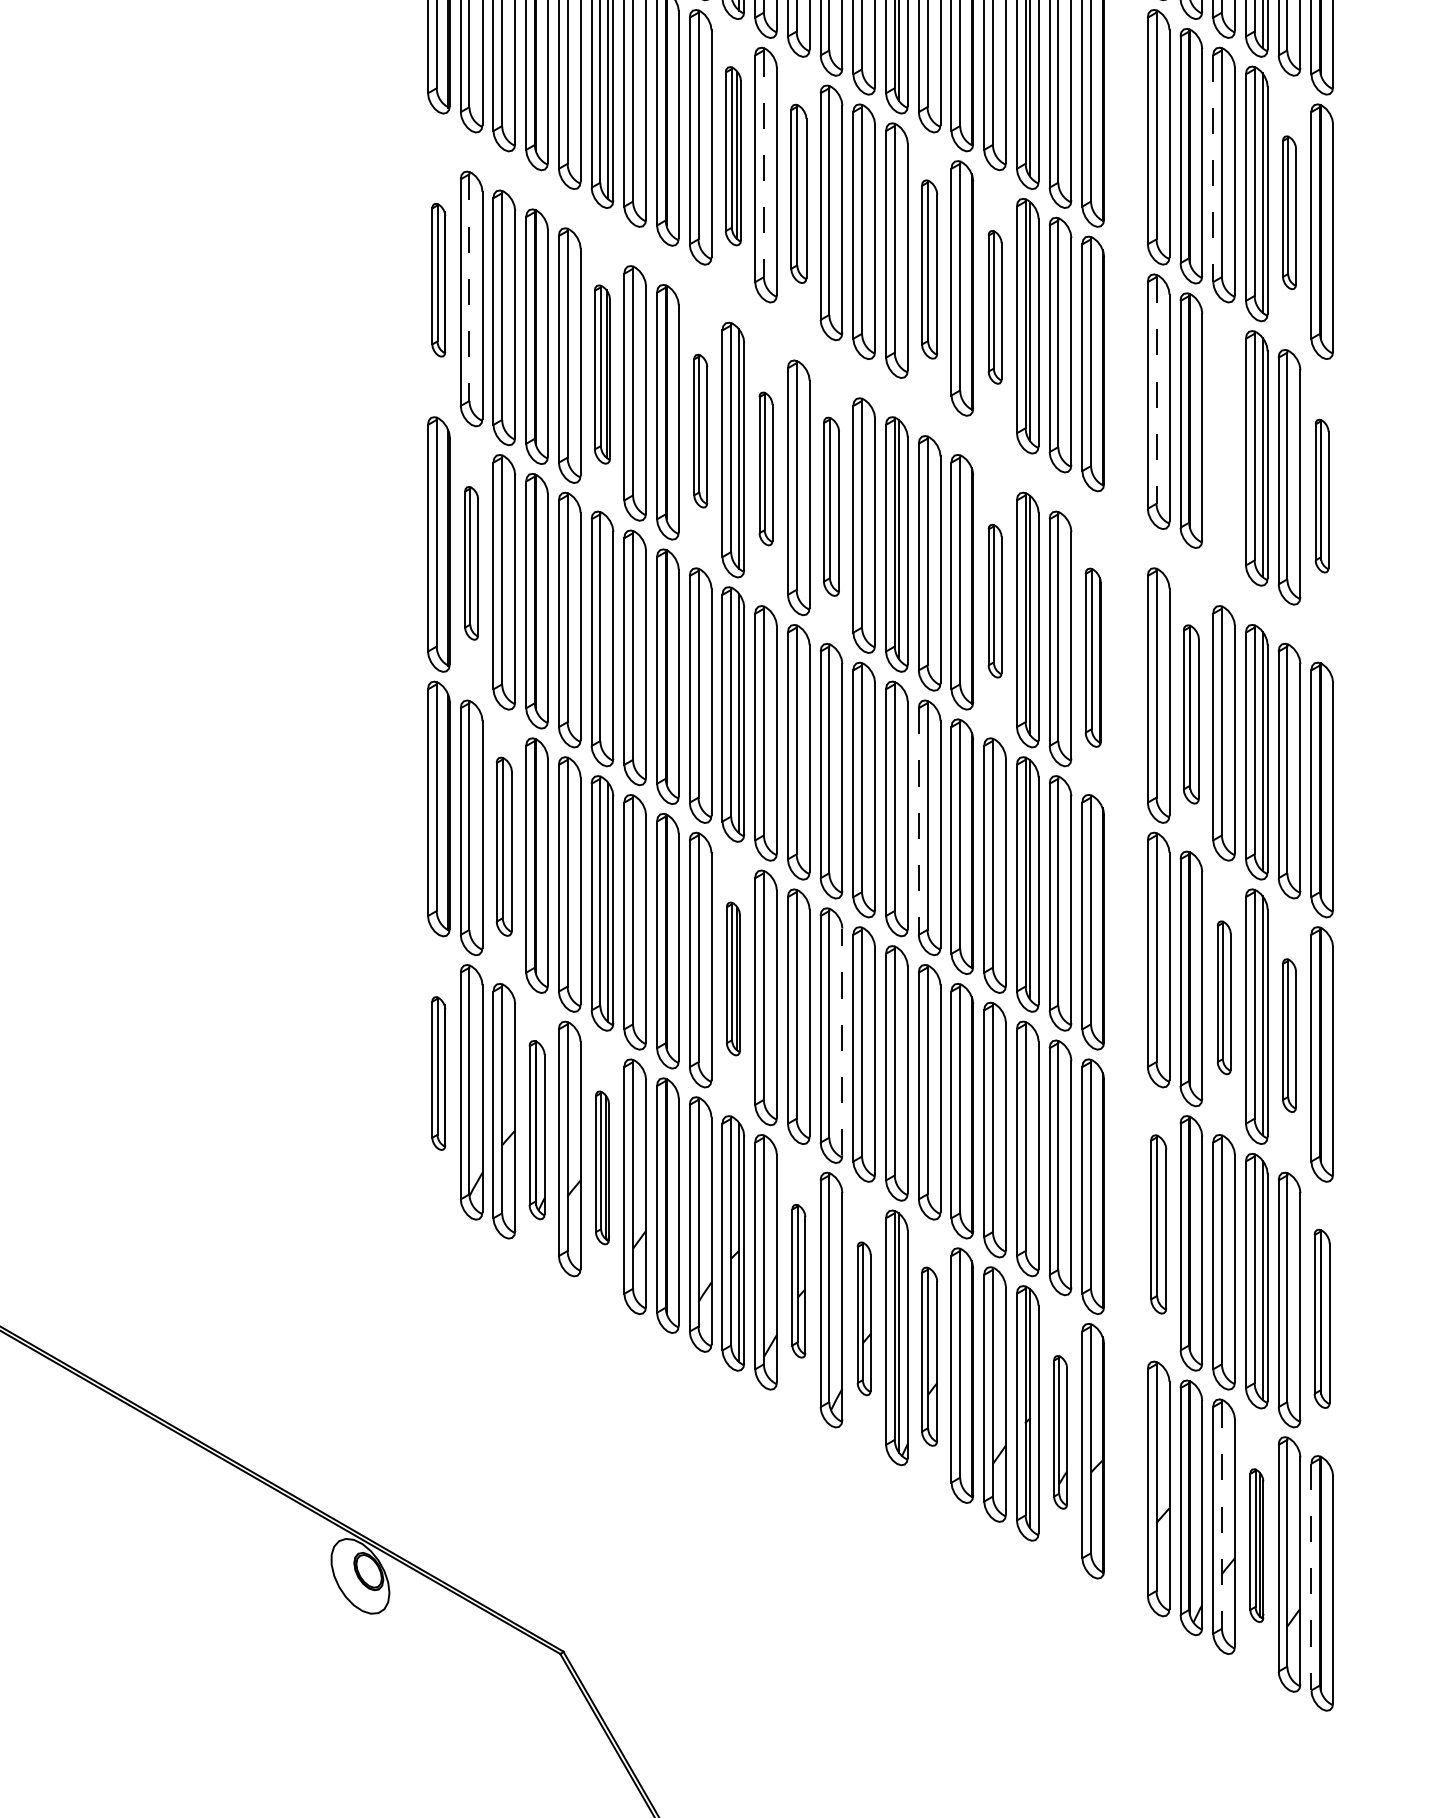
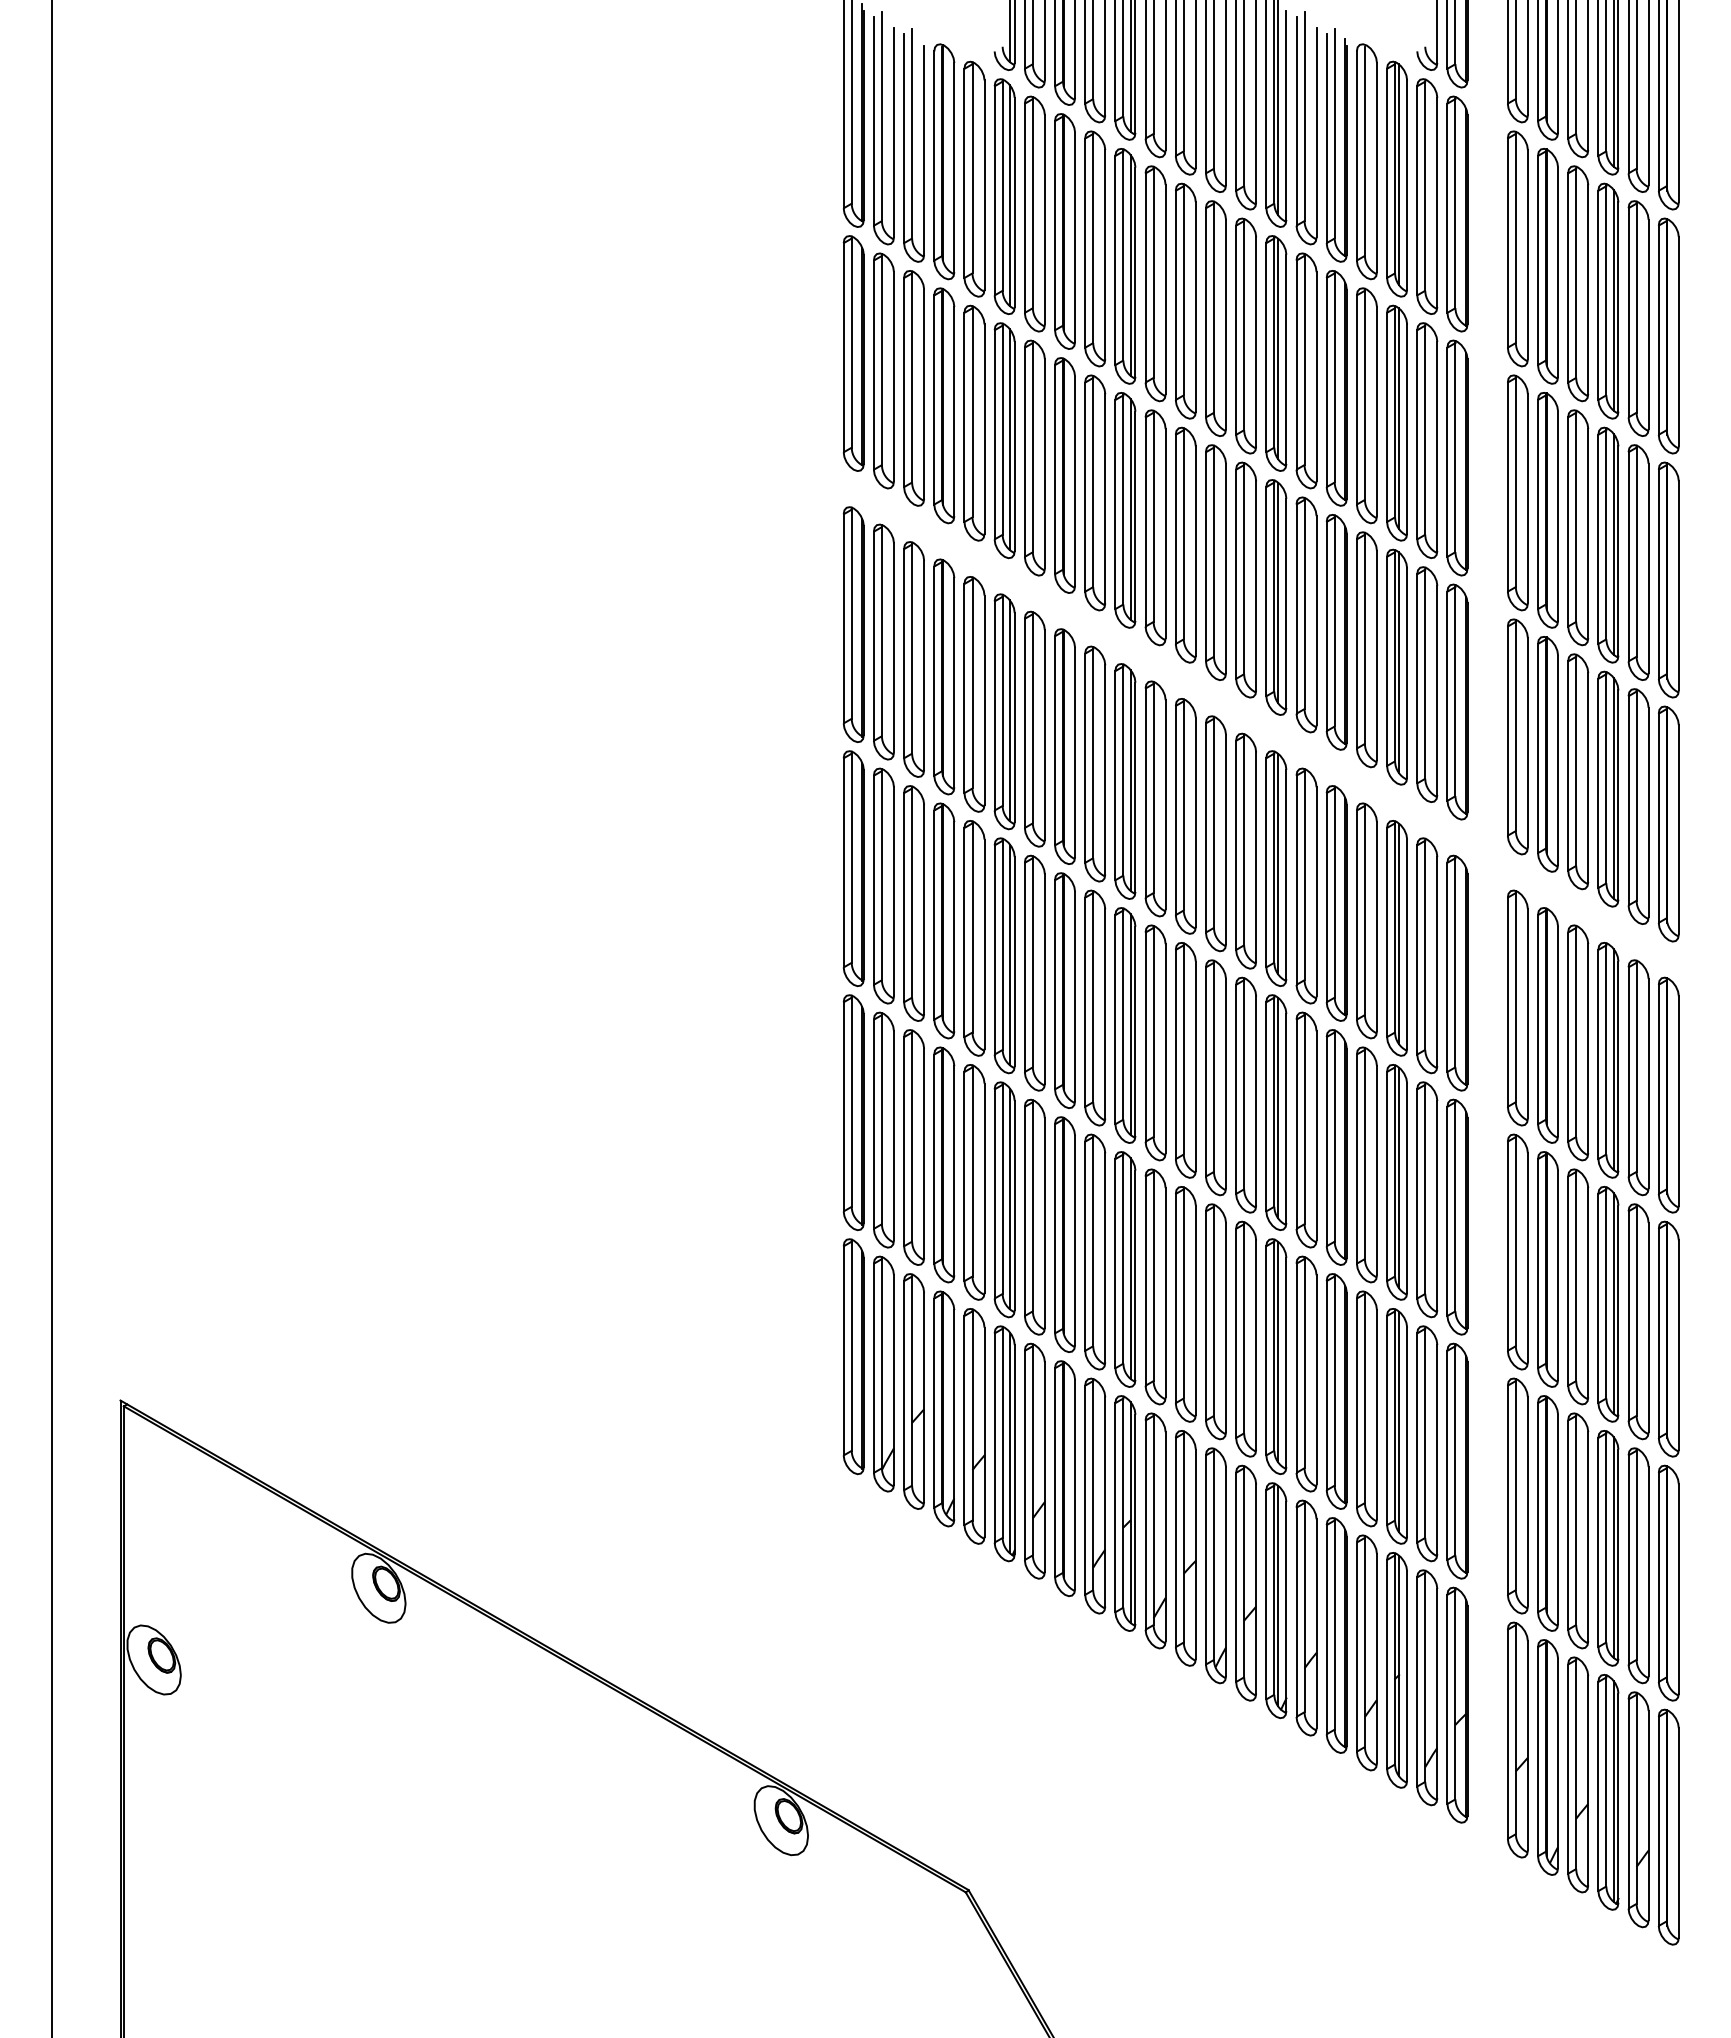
part: (733, 156) -> (1125, 510), size x1.43
line: (763, 163) -> (1153, 517), dashed -> solid
line: (1213, 168) -> (1568, 521), dashed -> solid
part: (798, 193) -> (1185, 544), size x1.43
part: (1289, 212) -> (1638, 562), size x1.67
line: (899, 245) -> (1278, 592), added
part: (929, 269) -> (1306, 614), size x1.43
part: (438, 279) -> (853, 624), size x1.67
line: (469, 287) -> (881, 631), dashed -> solid
part: (994, 307) -> (1366, 649), size x1.67
part: (602, 374) -> (1004, 711), size x1.43
line: (1156, 390) -> (1515, 726), dashed -> solid
part: (700, 430) -> (1095, 763), size x1.67
part: (1224, 439) -> (1578, 771), added
part: (765, 468) -> (1155, 798), size x1.67
part: (1321, 495) -> (1668, 823), size x1.67
part: (830, 506) -> (1215, 833), size x1.43
part: (471, 562) -> (883, 885), size x1.67
part: (994, 600) -> (1366, 920), size x1.67
line: (608, 637) -> (1010, 954), added
part: (1093, 657) -> (1457, 972), size x1.43
part: (1190, 714) -> (1547, 1025), size x1.43
line: (899, 803) -> (1278, 1107), added
line: (918, 821) -> (1296, 1124), dashed -> solid
part: (503, 846) -> (913, 1147), size x1.43
part: (733, 978) -> (1125, 1269), size x1.67
part: (1224, 997) -> (1578, 1286), size x1.67
part: (1289, 1035) -> (1638, 1321), size x1.67
line: (842, 1041) -> (1226, 1327), dashed -> solid
line: (899, 1067) -> (1278, 1351), added
part: (438, 1073) -> (853, 1356), size x1.67
part: (537, 1129) -> (944, 1408), size x1.43
line: (1030, 1143) -> (1399, 1421), added
part: (602, 1167) -> (1004, 1443), size x1.67
part: (1158, 1223) -> (1517, 1495), size x1.43
part: (798, 1281) -> (1185, 1548), size x1.67
part: (863, 1318) -> (1245, 1582), size x1.67
part: (1321, 1318) -> (1668, 1582), size x1.43
part: (929, 1356) -> (1306, 1617), size x1.43
part: (1060, 1431) -> (1427, 1687), size x1.67
line: (1222, 1515) -> (1576, 1764), dashed -> solid
part: (1256, 1545) -> (1608, 1792), size x1.67
line: (1311, 1577) -> (1658, 1821), dashed -> solid

